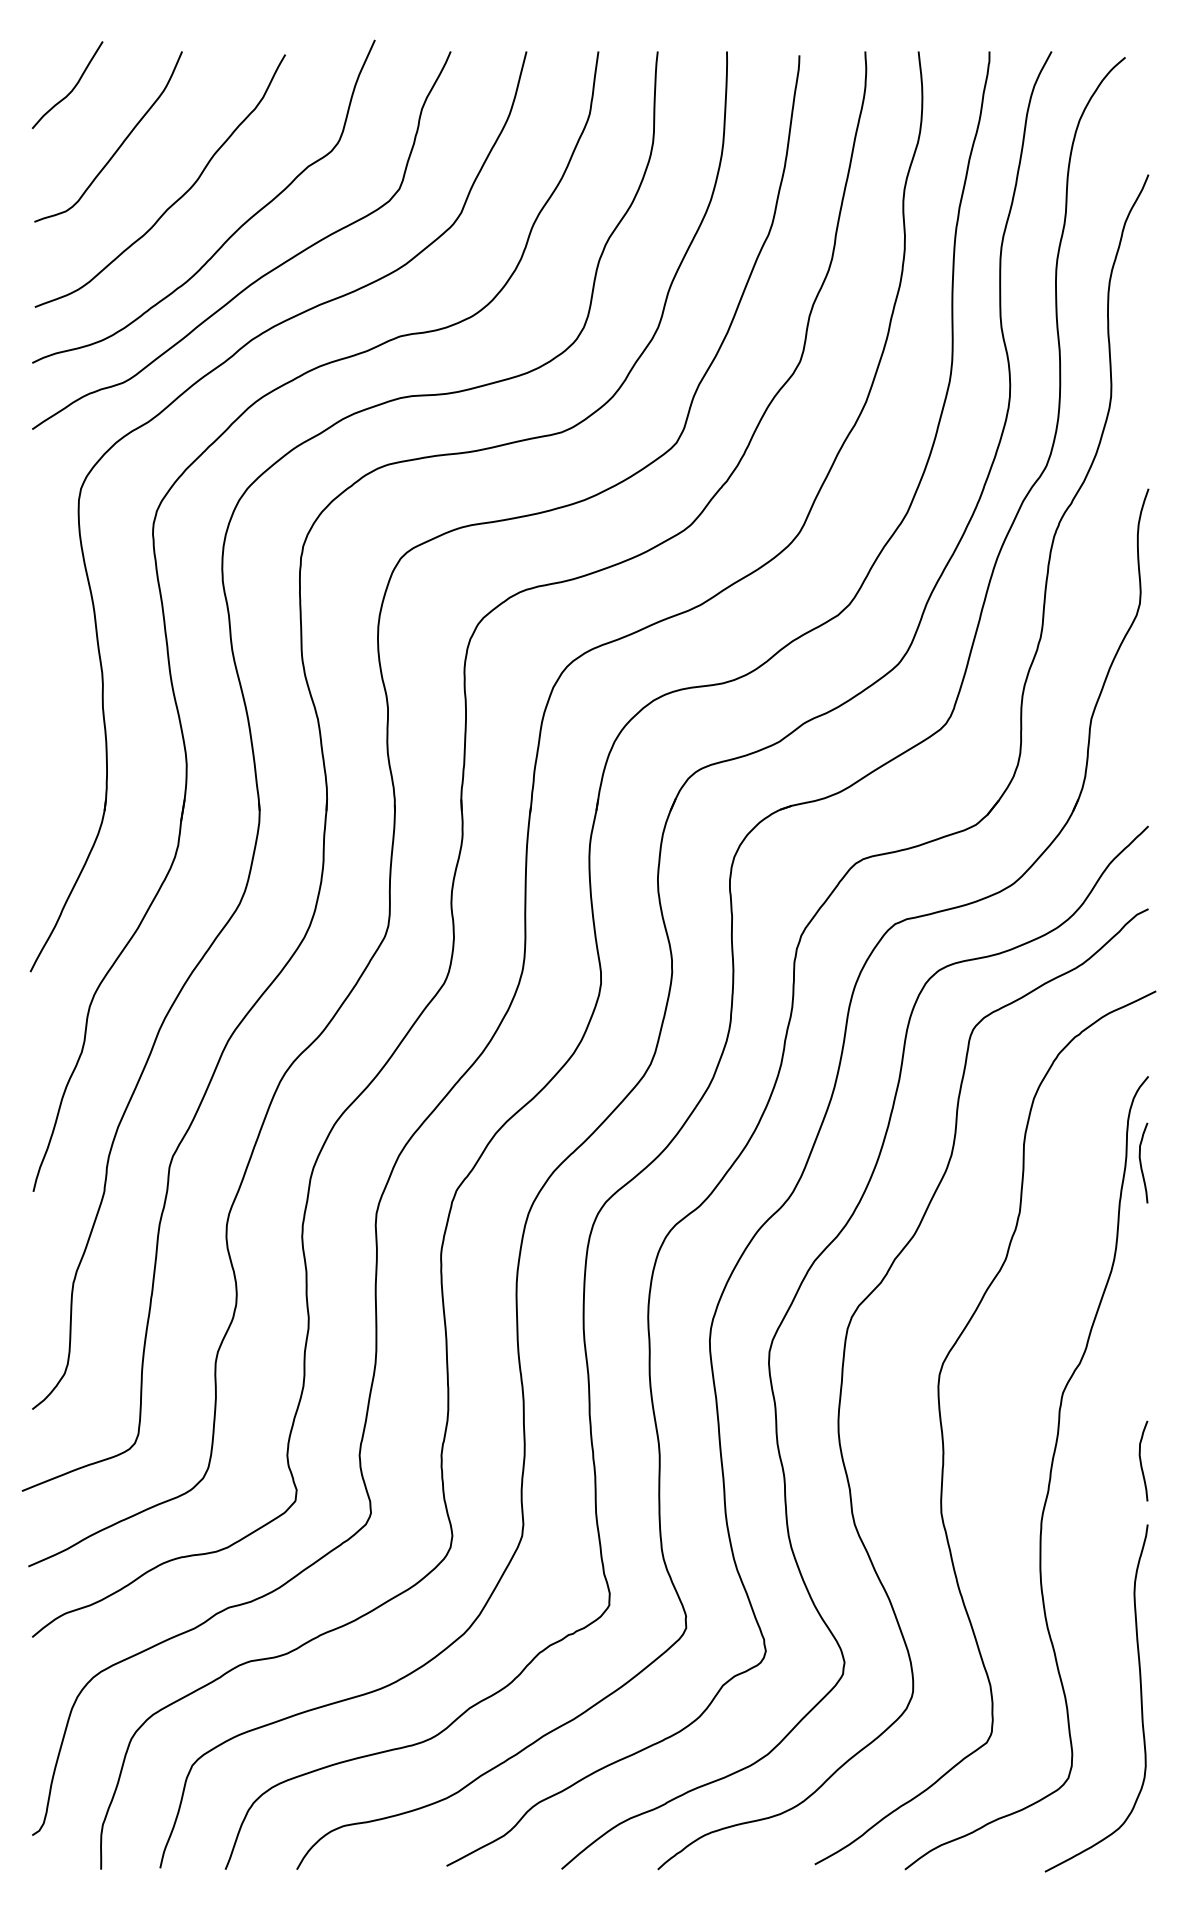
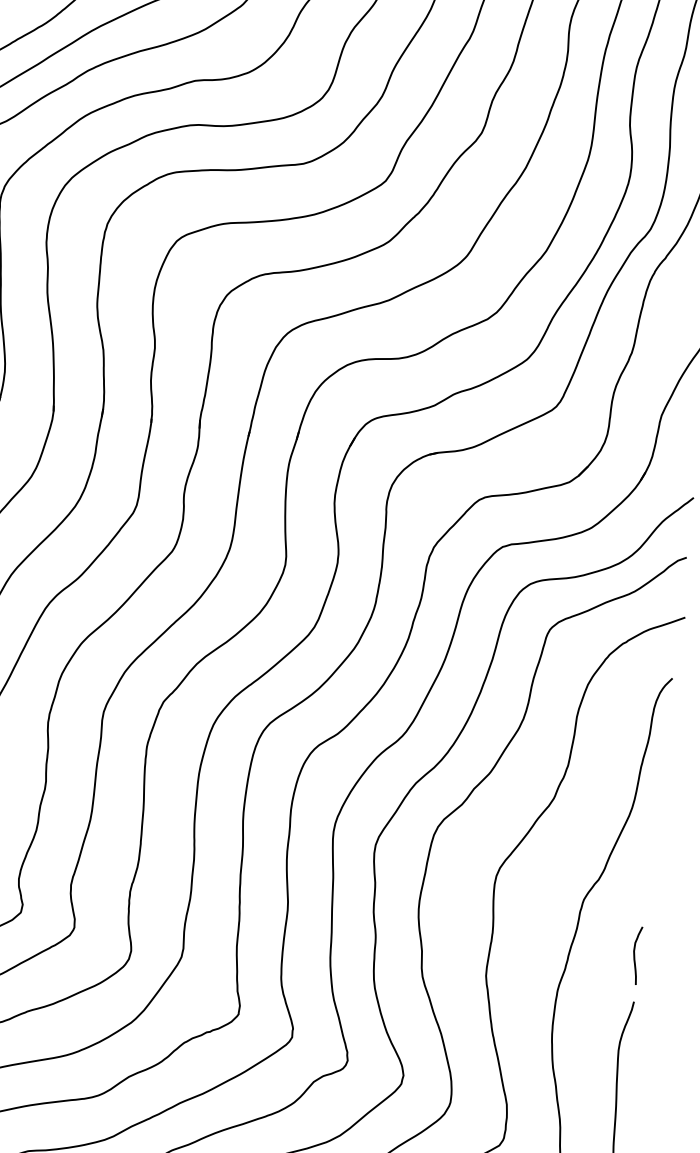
curve: (1141, 1162) -> (660, 739), removed

